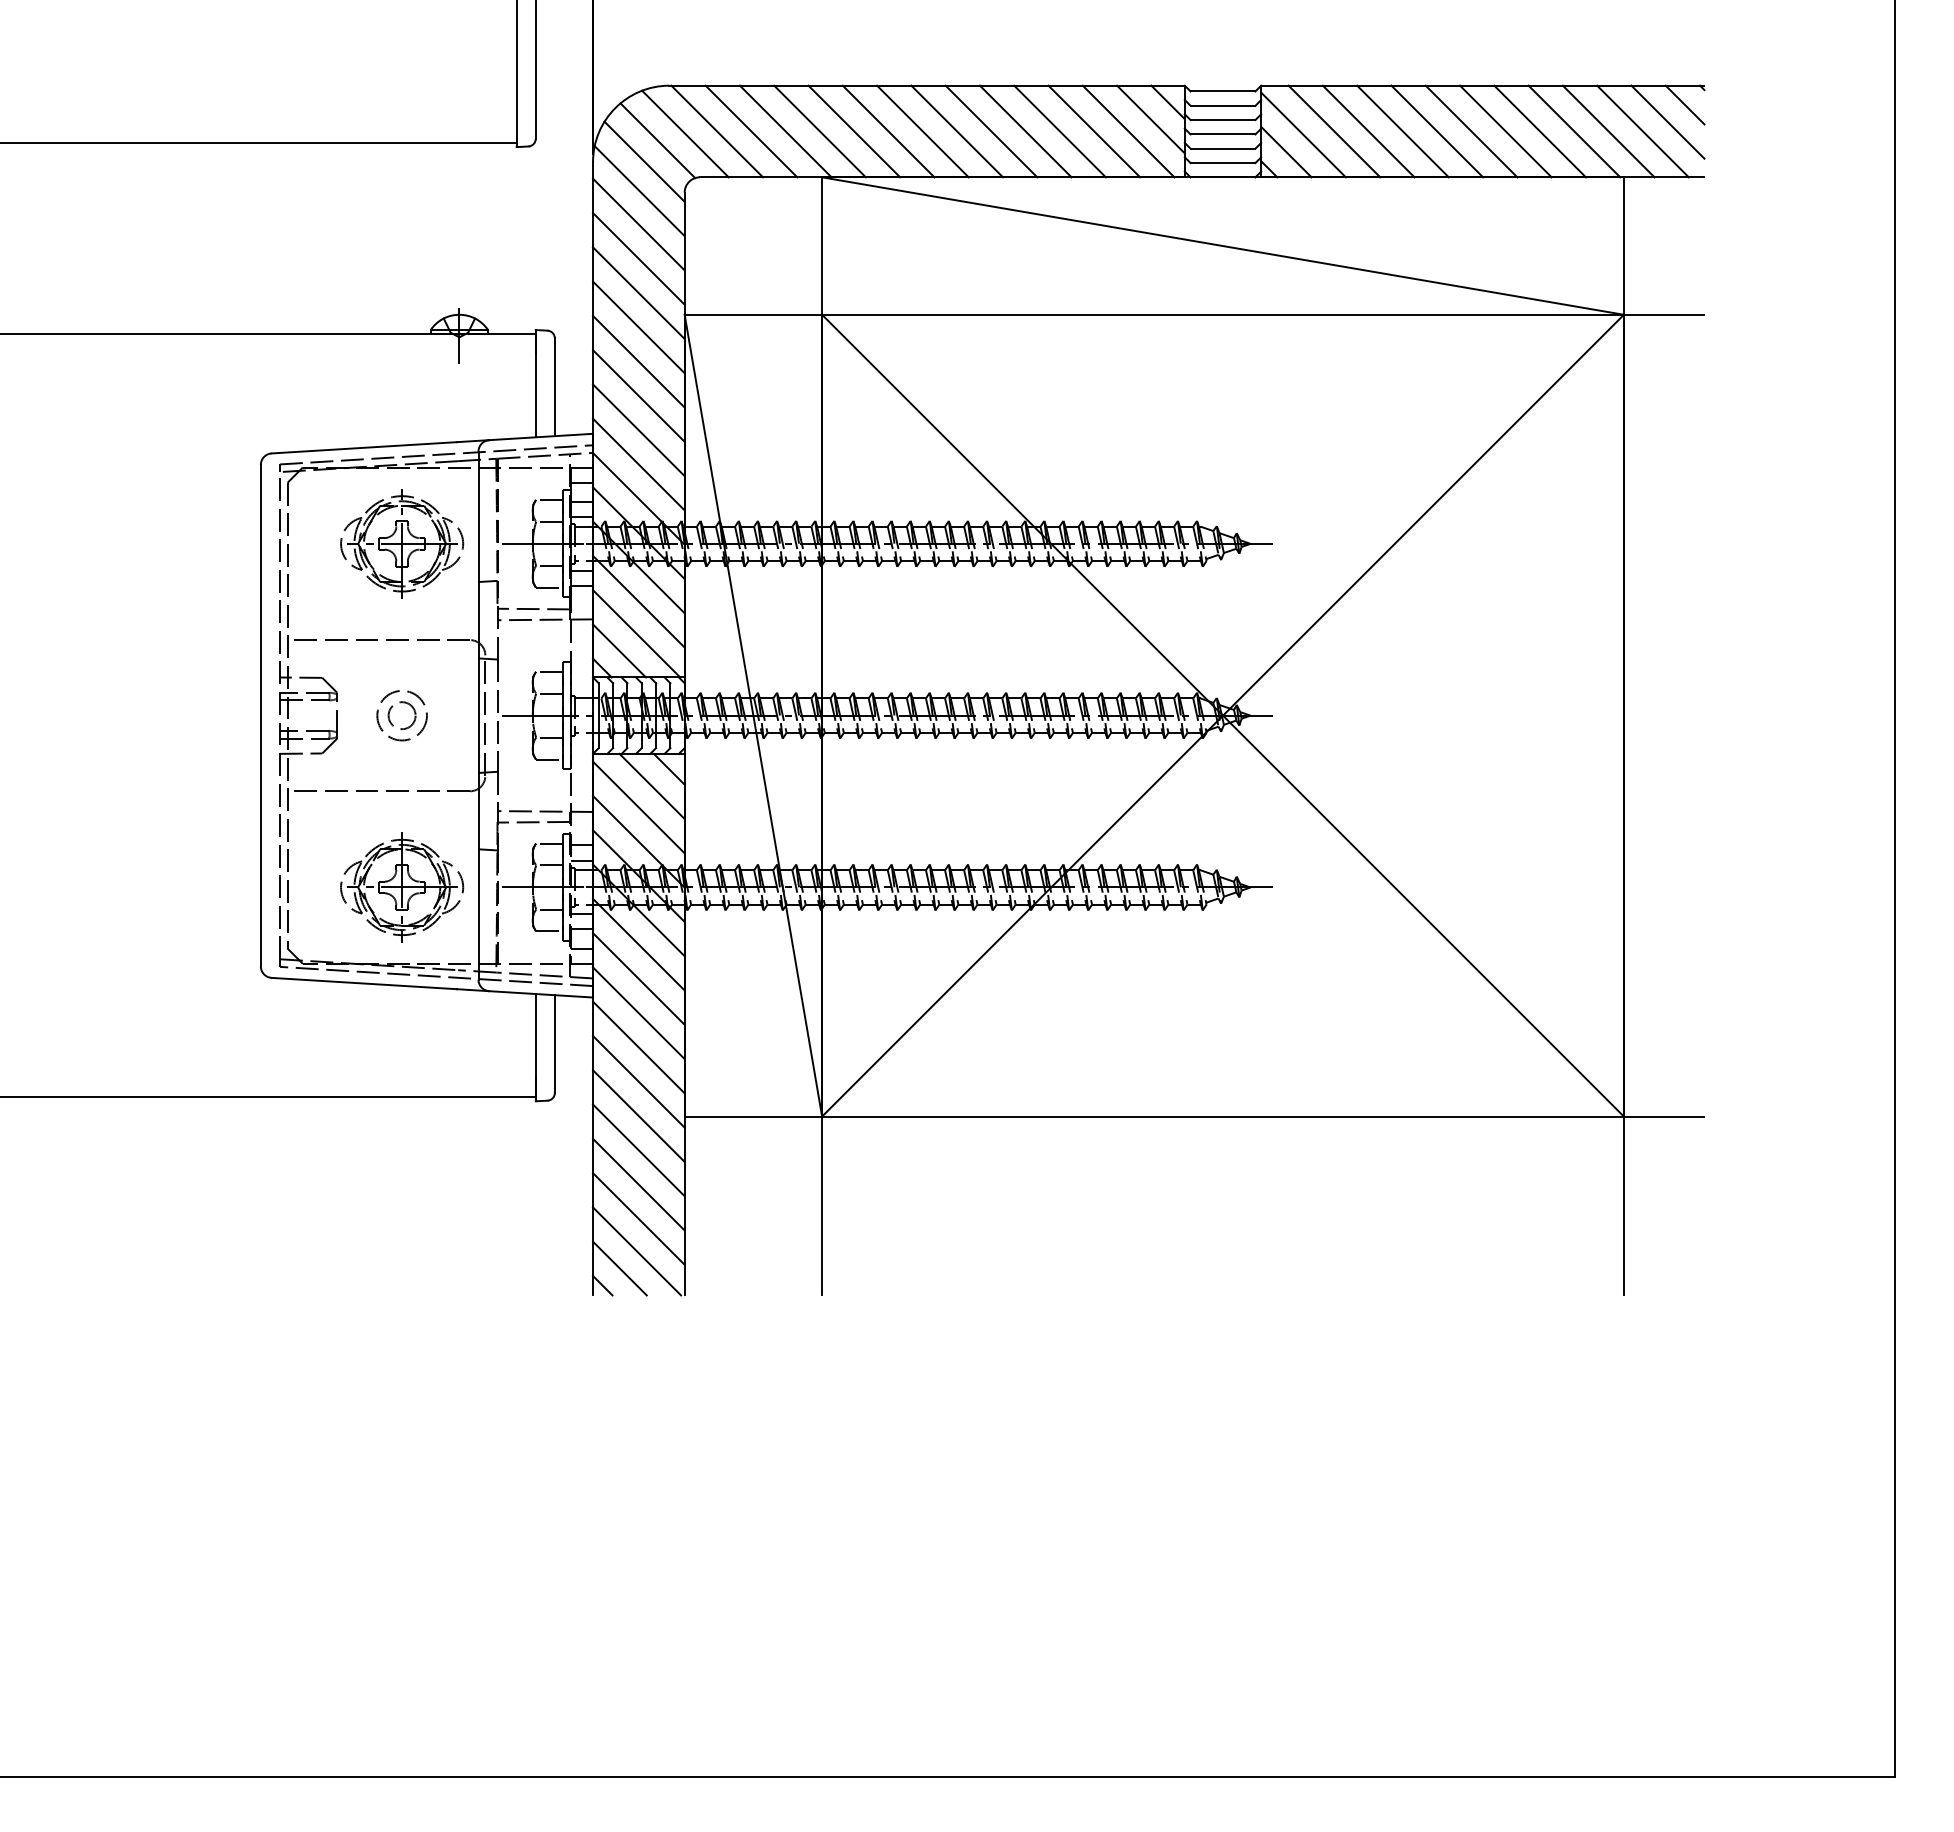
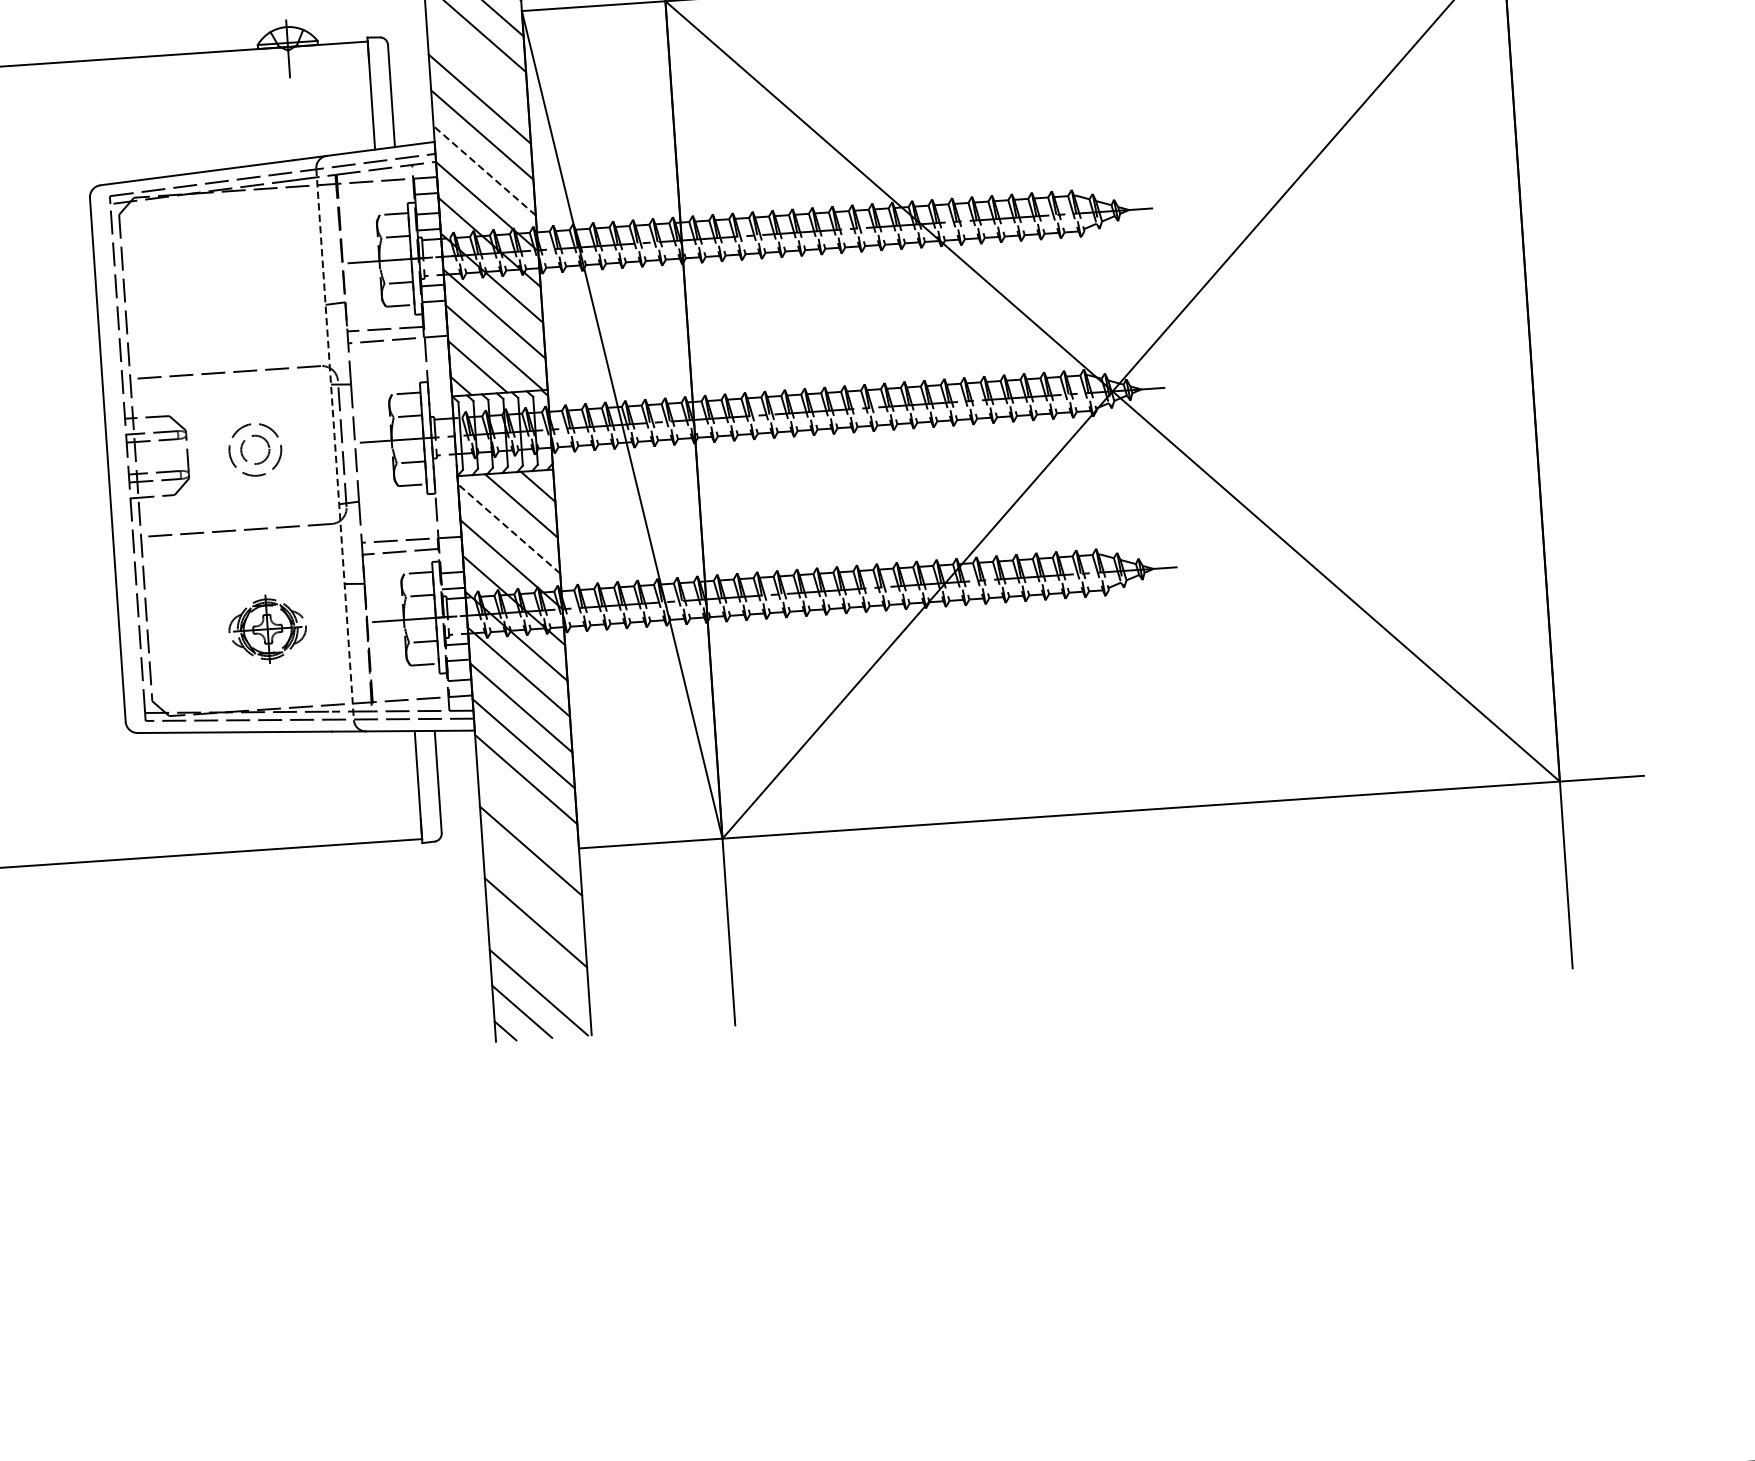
line: (638, 361) -> (477, 63), removed
line: (638, 464) -> (484, 170), solid -> dashed
part: (402, 543) -> (243, 270), removed
line: (478, 716) -> (335, 445), solid -> dashed
line: (638, 807) -> (508, 528), solid -> dashed
part: (402, 887) -> (267, 629), size x0.6
line: (638, 1081) -> (528, 815), removed
line: (638, 1150) -> (533, 887), removed
line: (638, 1218) -> (538, 958), removed

